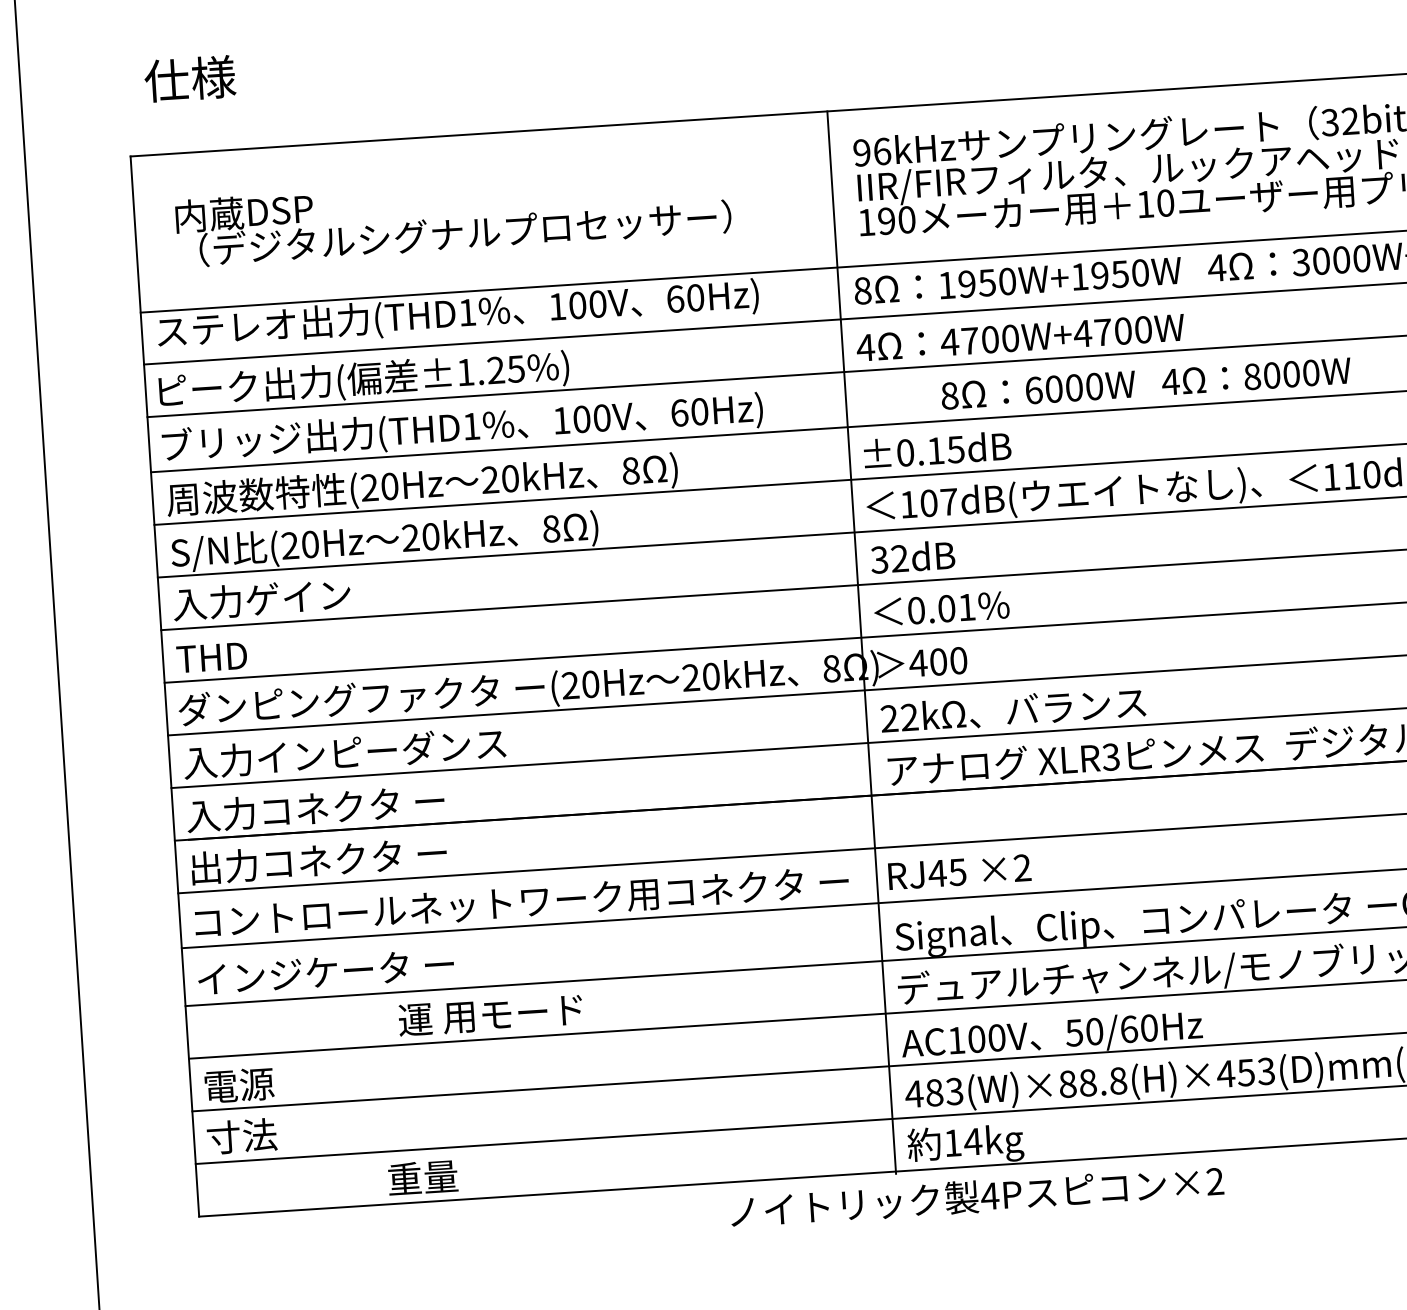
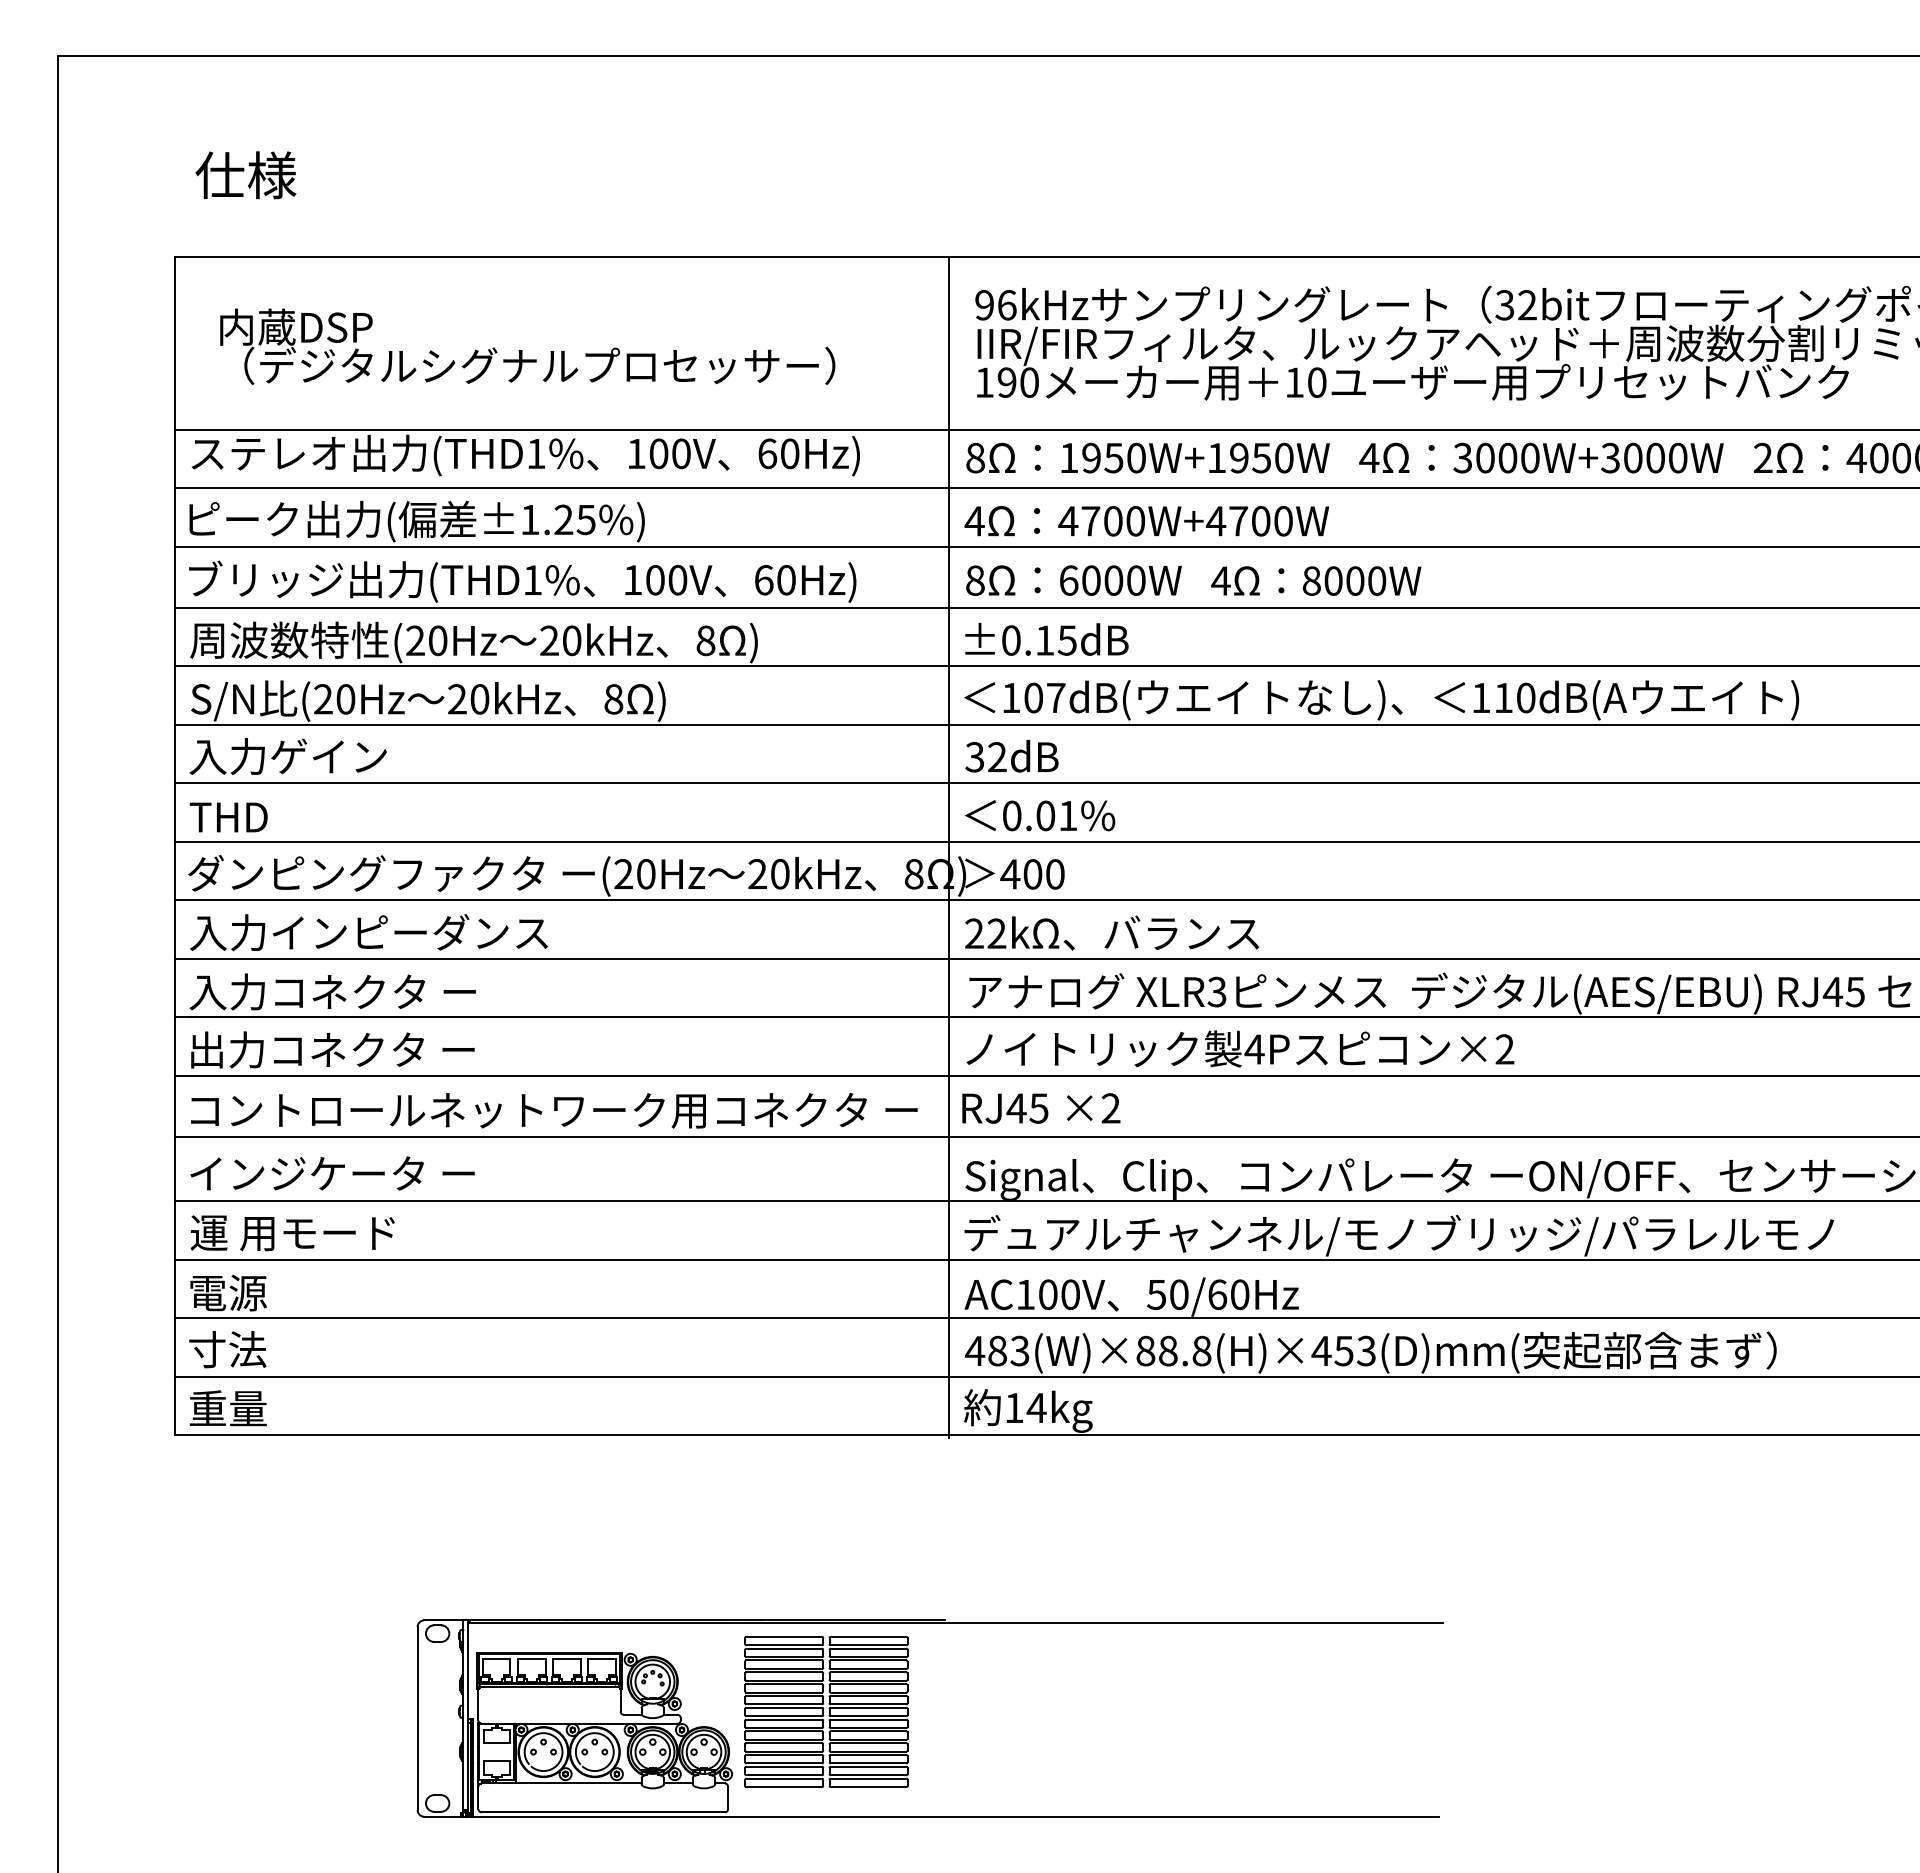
text: (1146, 383) -> (1193, 580), moved
text: (490, 1015) -> (292, 1233), moved
text: (422, 1177) -> (227, 1408), moved
text: (977, 1196) -> (1240, 1048), moved

